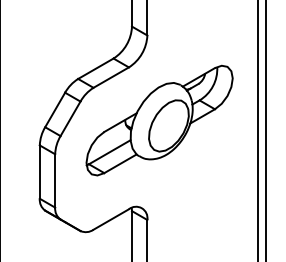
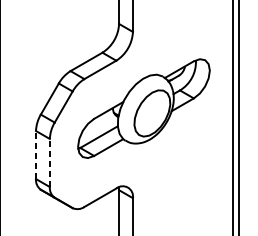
line: (39, 172) -> (35, 155), solid -> dashed
line: (55, 180) -> (50, 162), solid -> dashed

